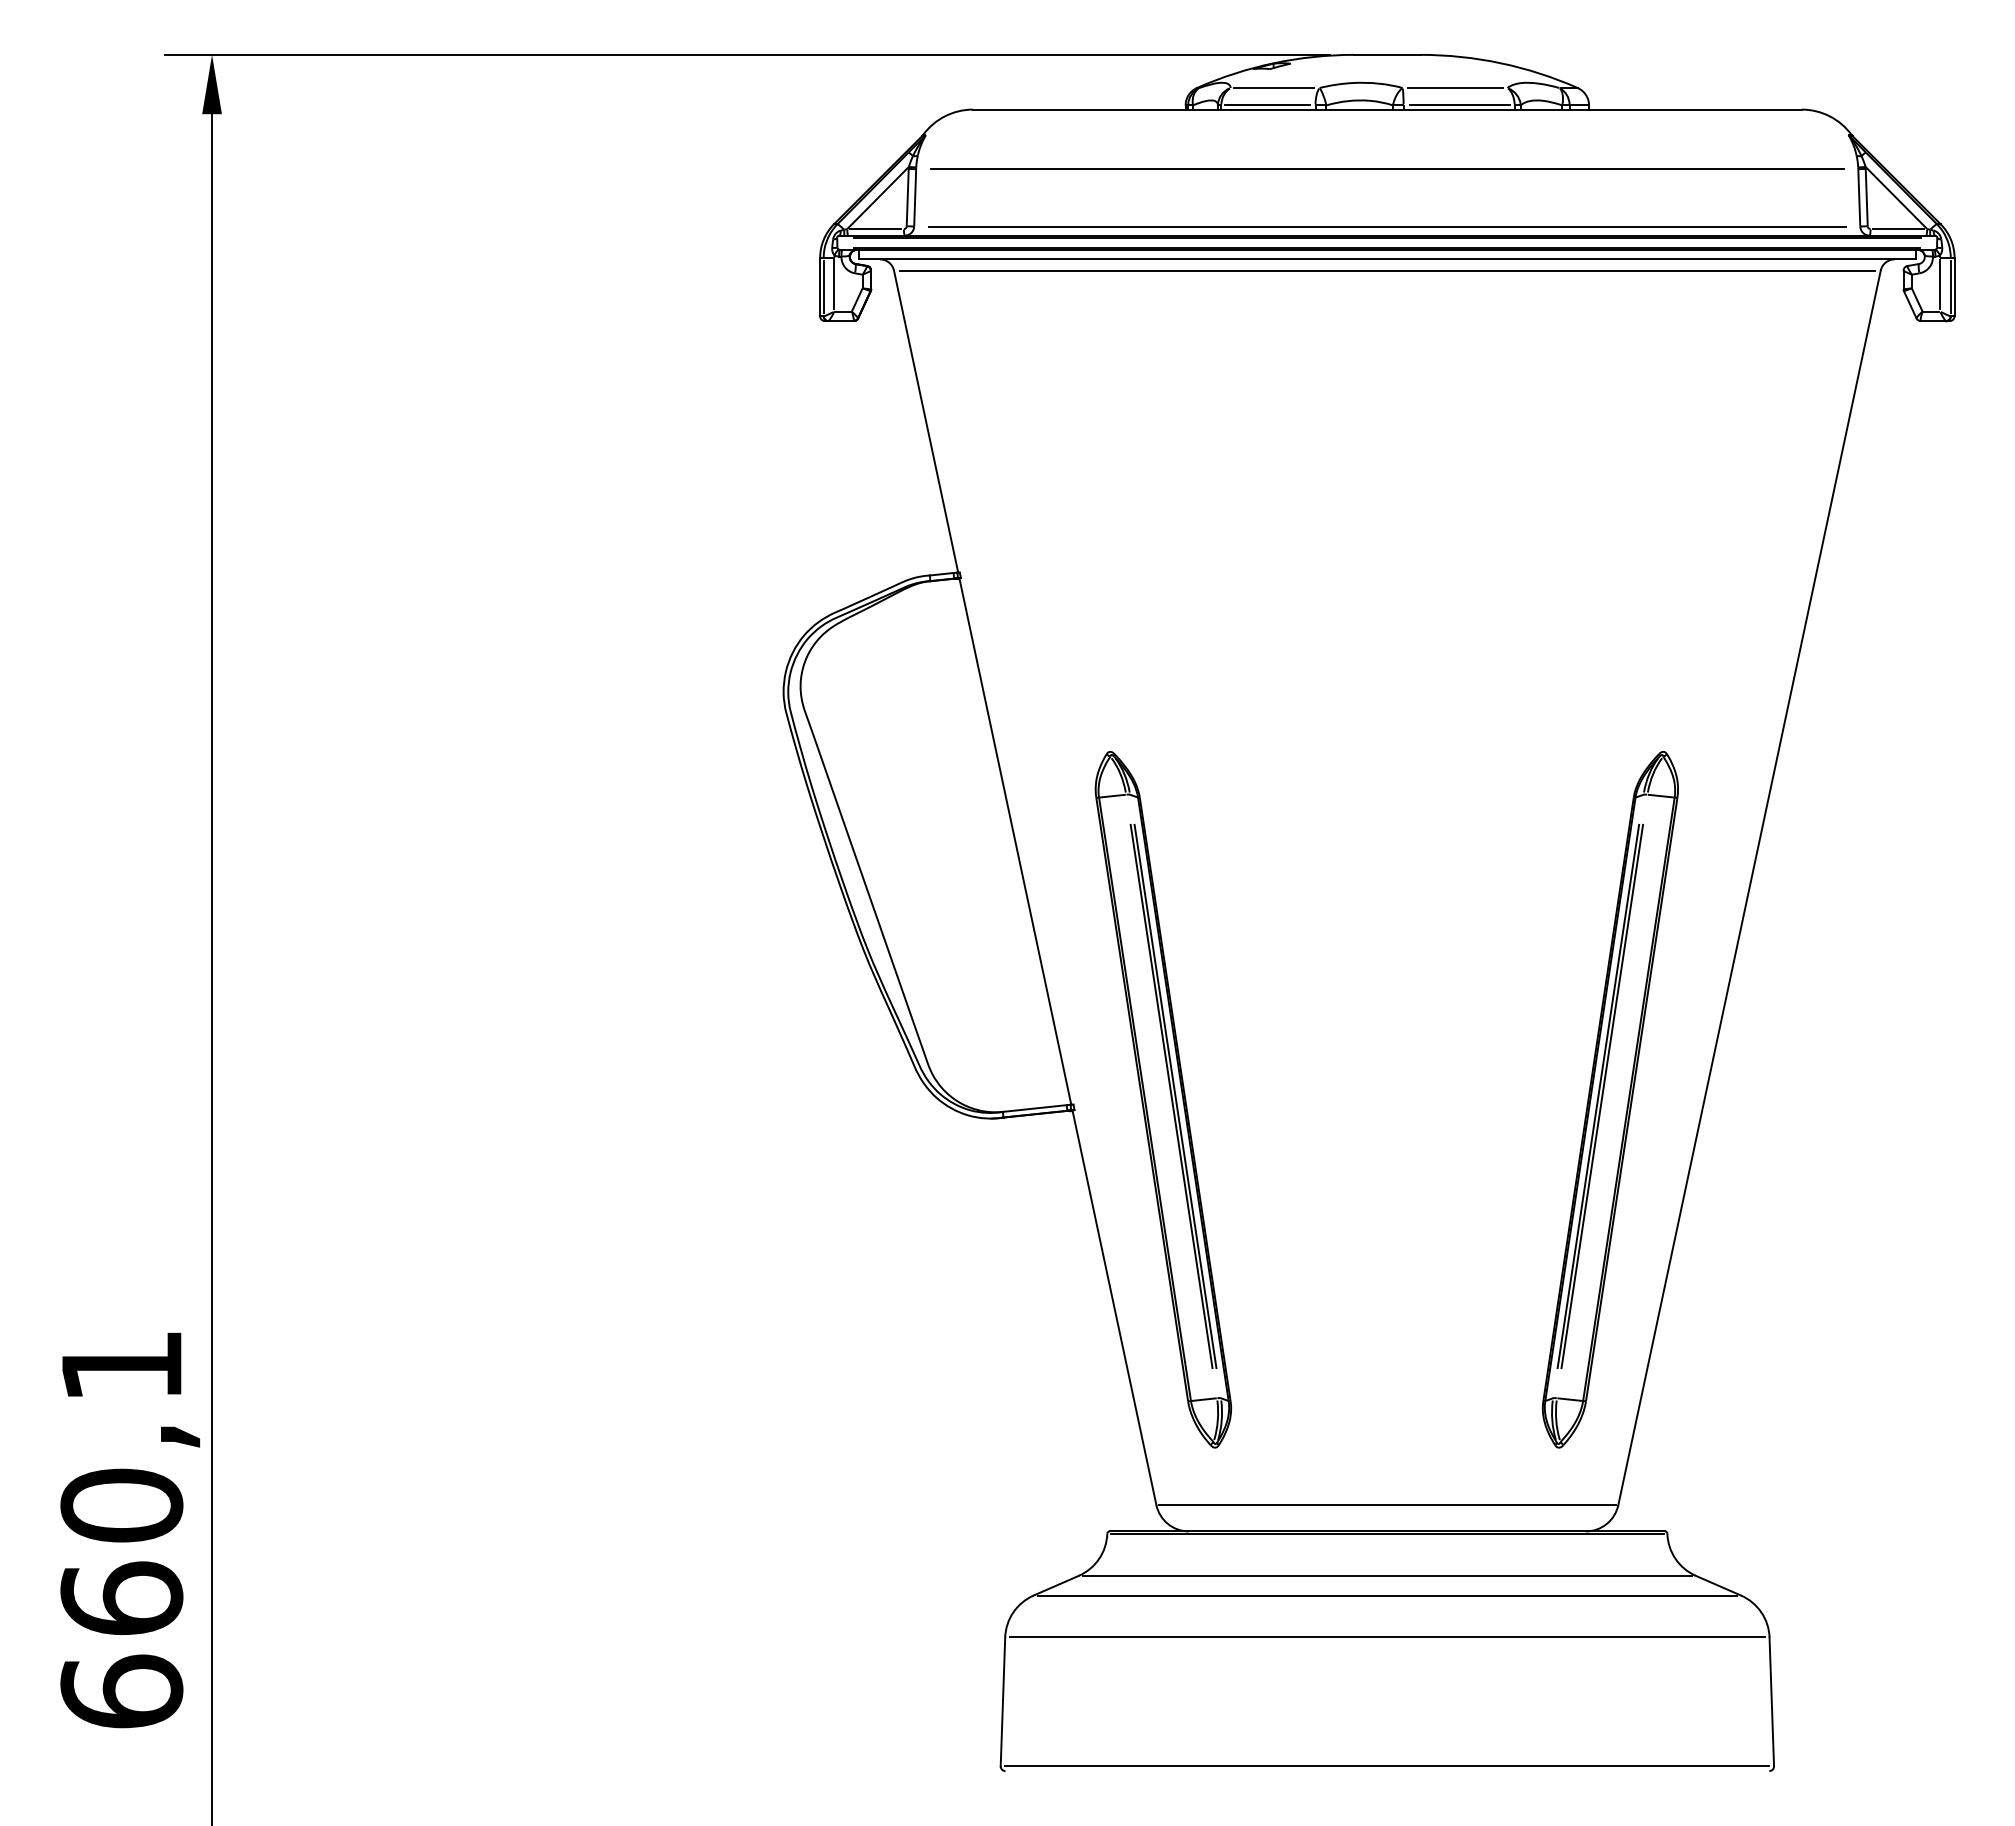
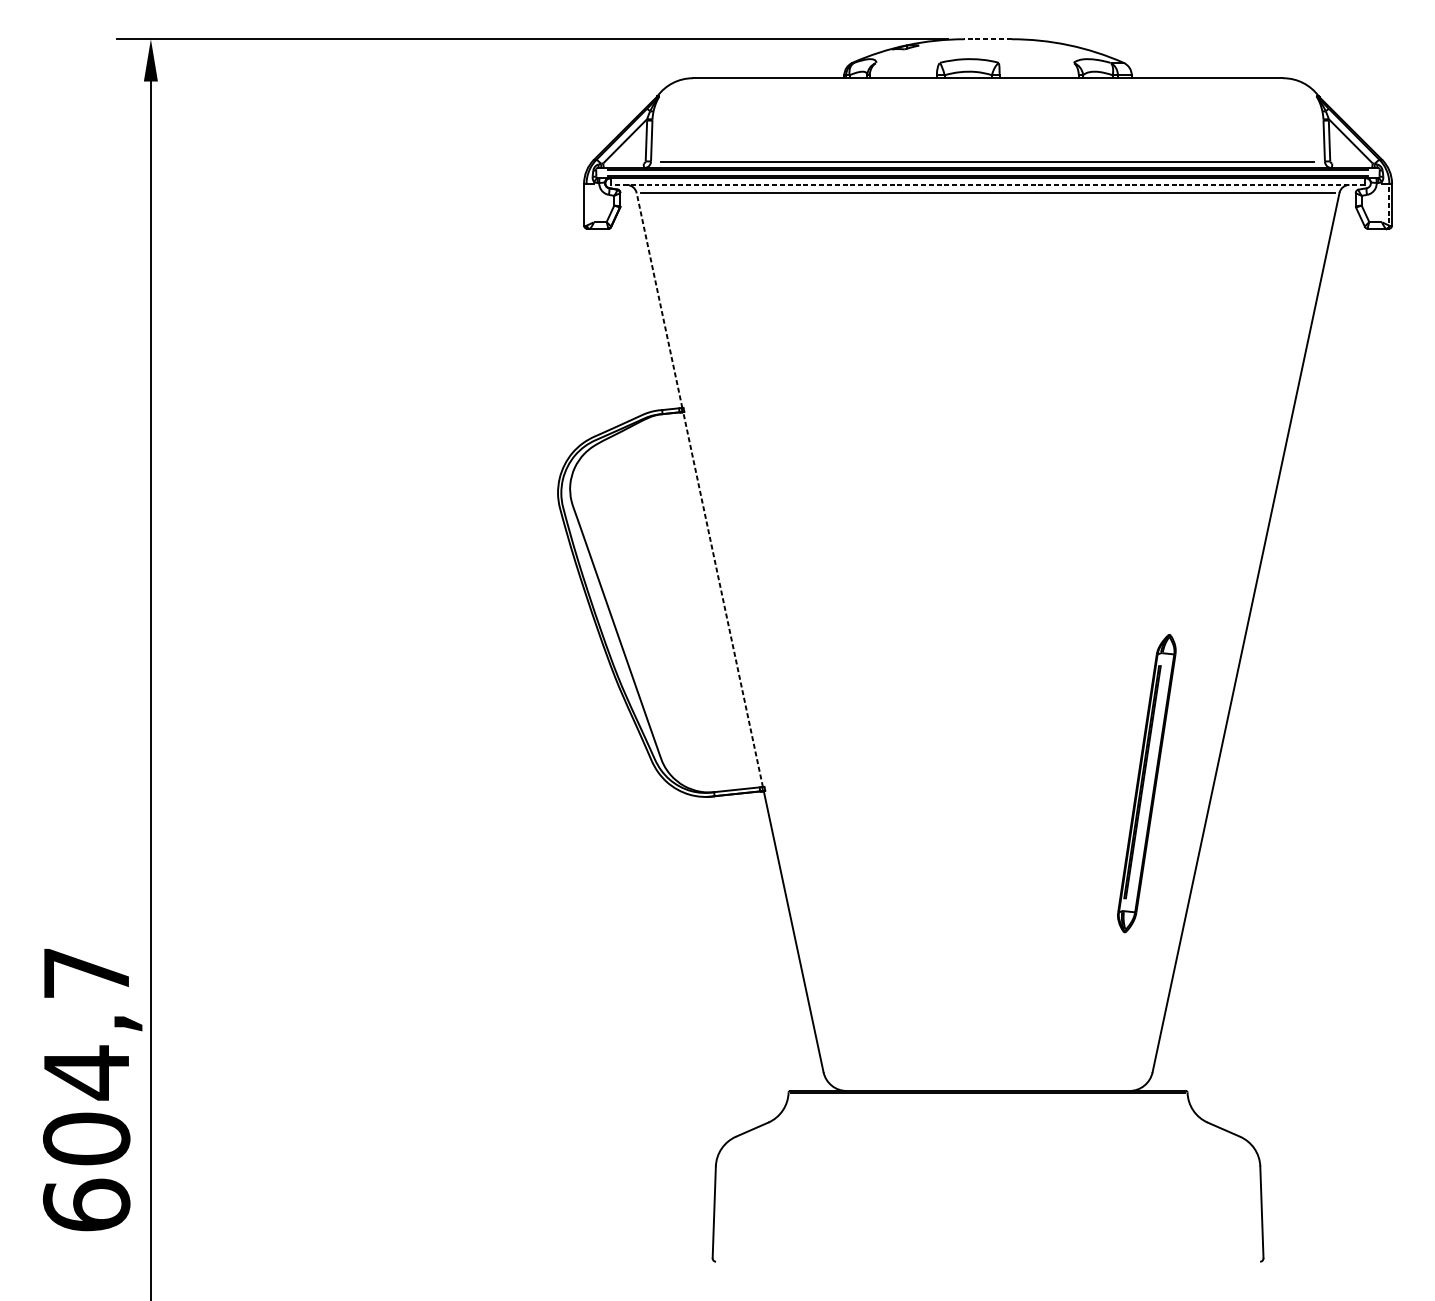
line: (1386, 54) -> (987, 38), solid -> dashed
line: (1274, 88) -> (907, 63), removed
line: (1455, 88) -> (1036, 63), removed
line: (1266, 105) -> (901, 75), removed
line: (1459, 105) -> (1039, 75), removed
line: (1386, 169) -> (987, 120), removed
line: (875, 229) -> (623, 163), removed
line: (1898, 229) -> (1352, 163), removed
line: (1387, 259) -> (988, 185), solid -> dashed
line: (834, 284) -> (594, 202), removed
line: (1940, 284) -> (1382, 202), removed
line: (823, 286) -> (586, 204), removed
line: (1950, 286) -> (1389, 204), solid -> dashed
line: (926, 421) -> (659, 300), solid -> dashed
line: (1015, 840) -> (723, 598), solid -> dashed
part: (1163, 1099) -> (828, 783), removed
part: (1609, 1099) -> (1146, 783), size x0.6
text: (121, 1483) -> (86, 1056), 660,1 -> 604,7
line: (1387, 1505) -> (988, 1072), removed
line: (1387, 1575) -> (988, 1122), removed
line: (1387, 1595) -> (988, 1136), removed
line: (1386, 1637) -> (987, 1166), removed
line: (1387, 1766) -> (988, 1258), removed

